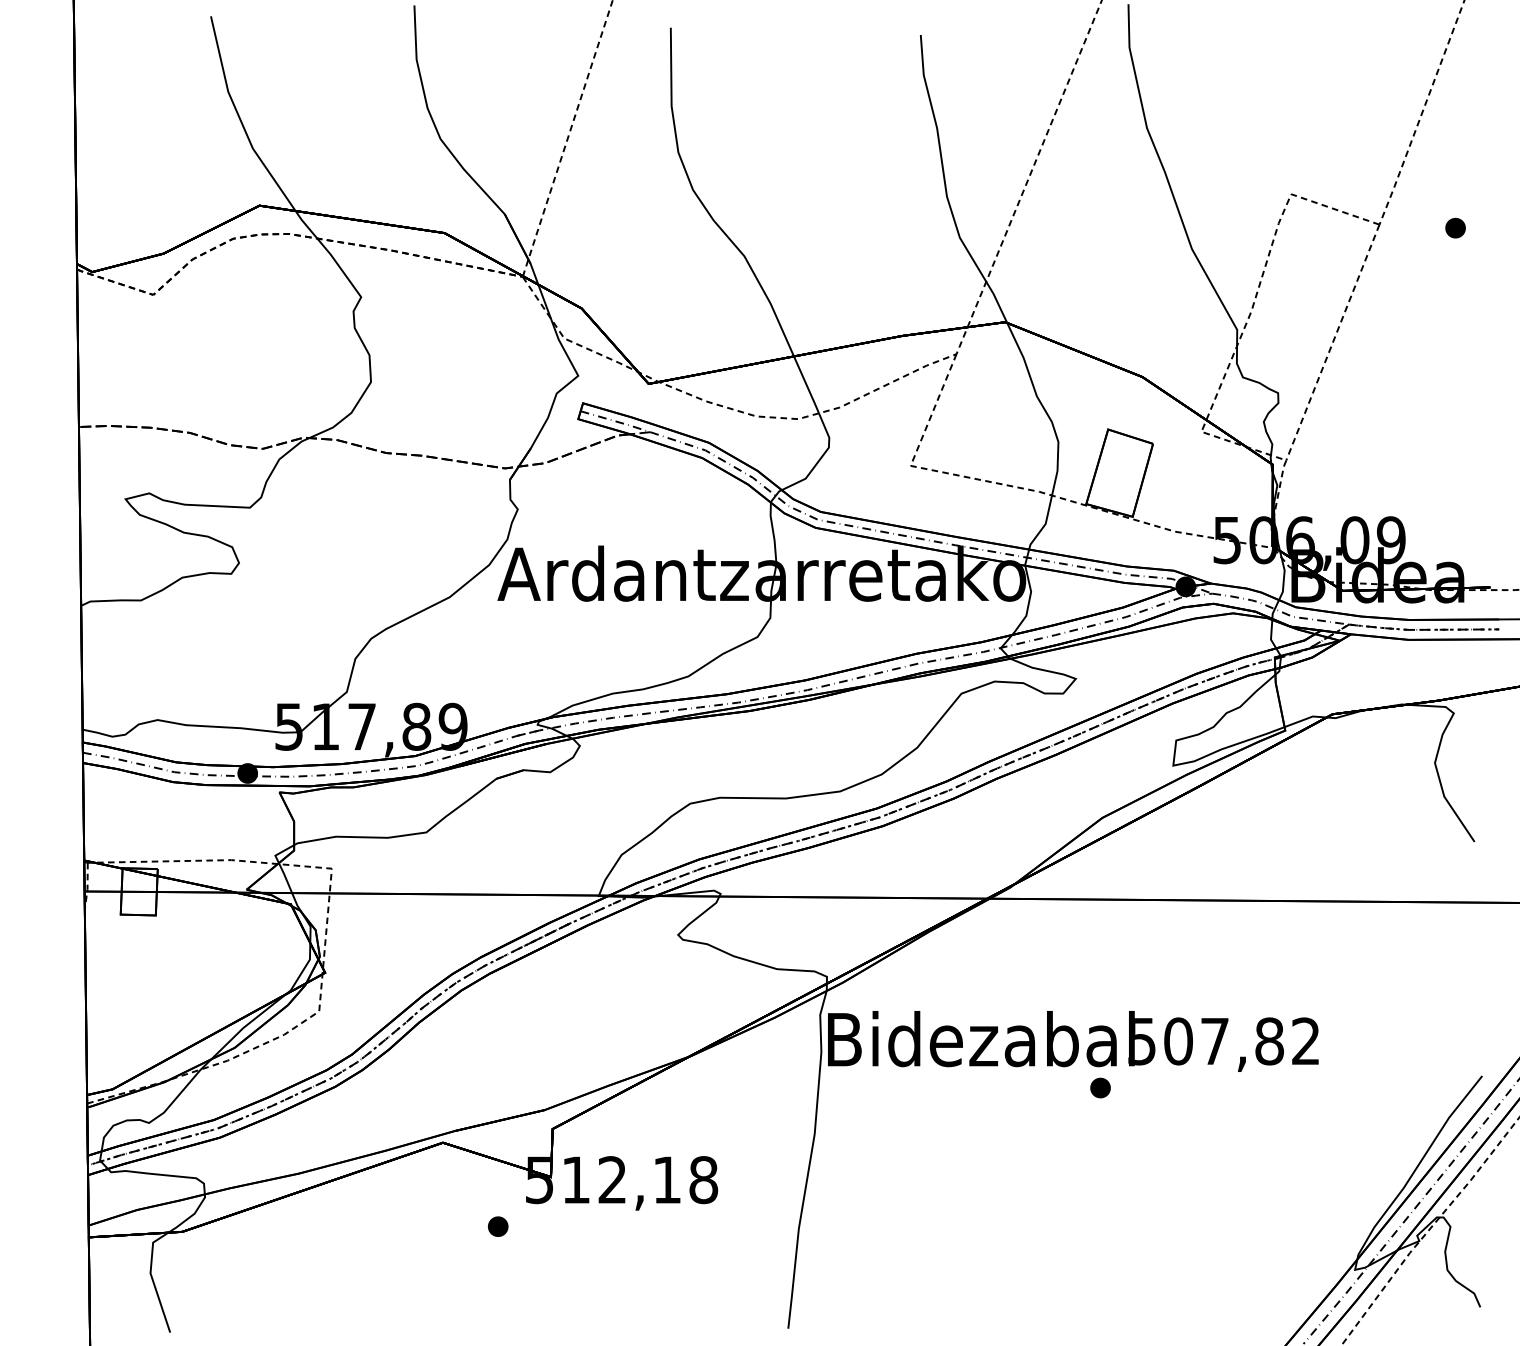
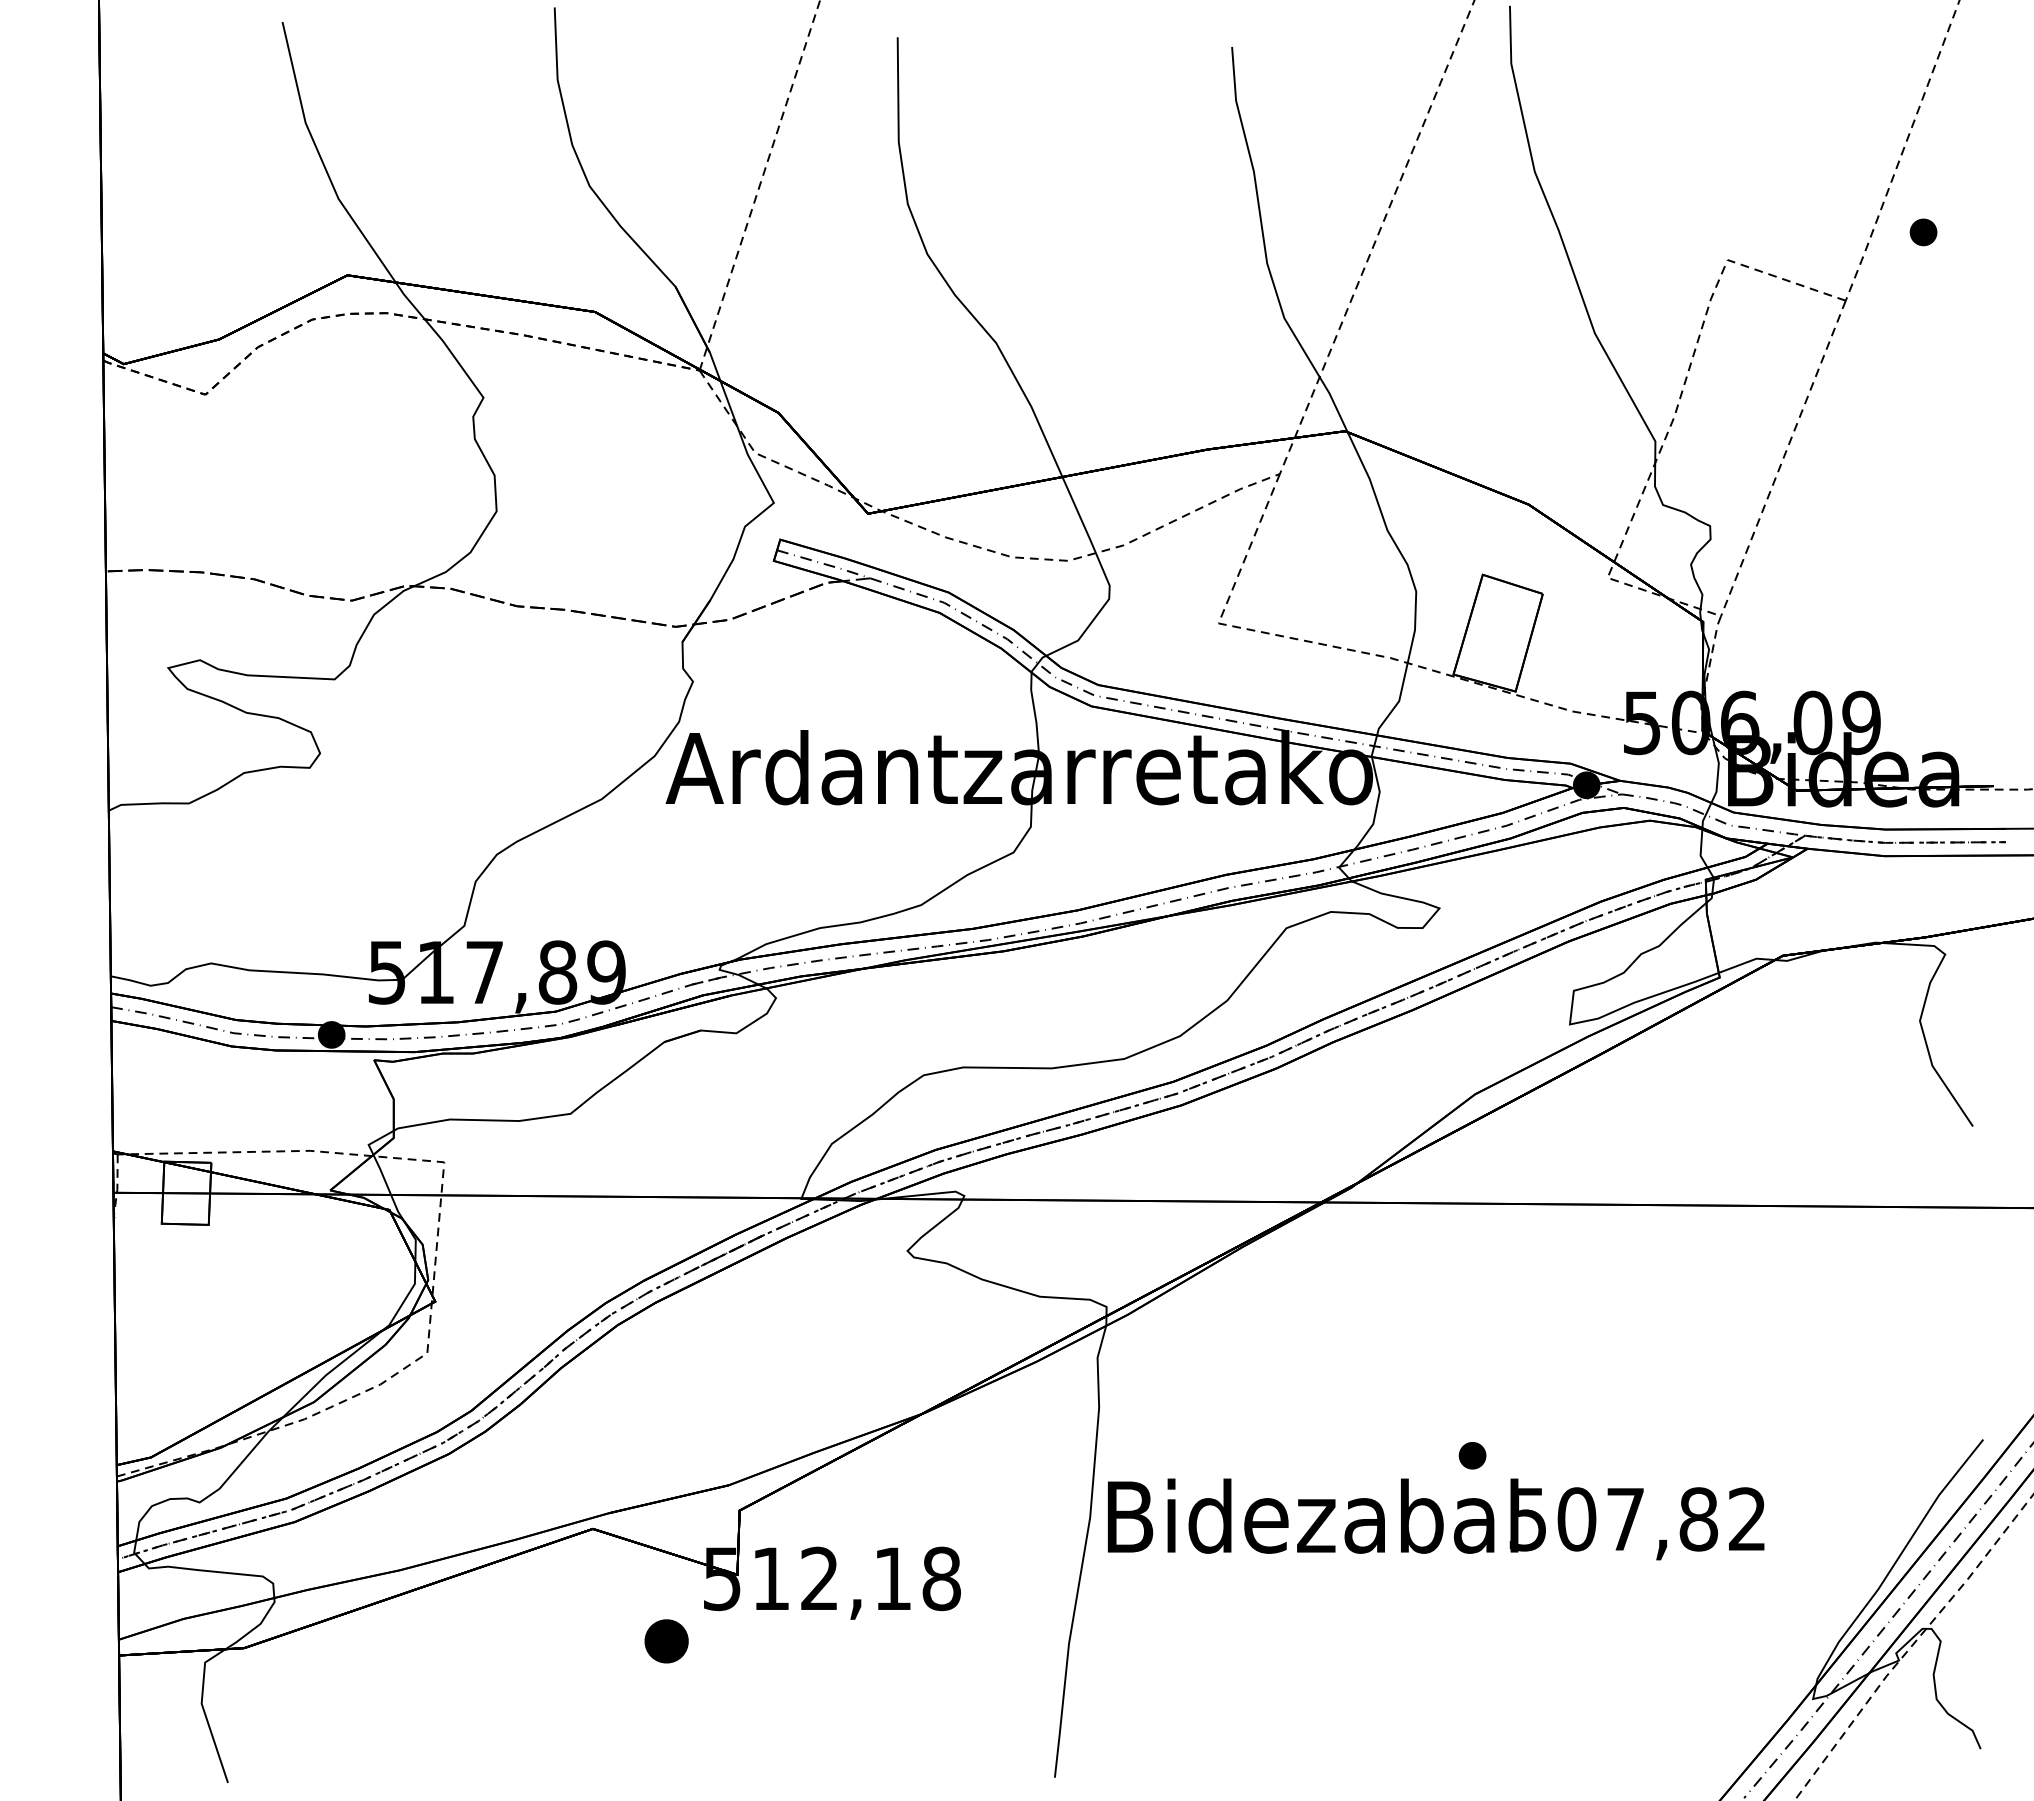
part: (1455, 228) -> (1923, 232), moved
text: (1073, 1041) -> (1436, 1519), moved
part: (498, 1226) -> (666, 1640), size x1.6

